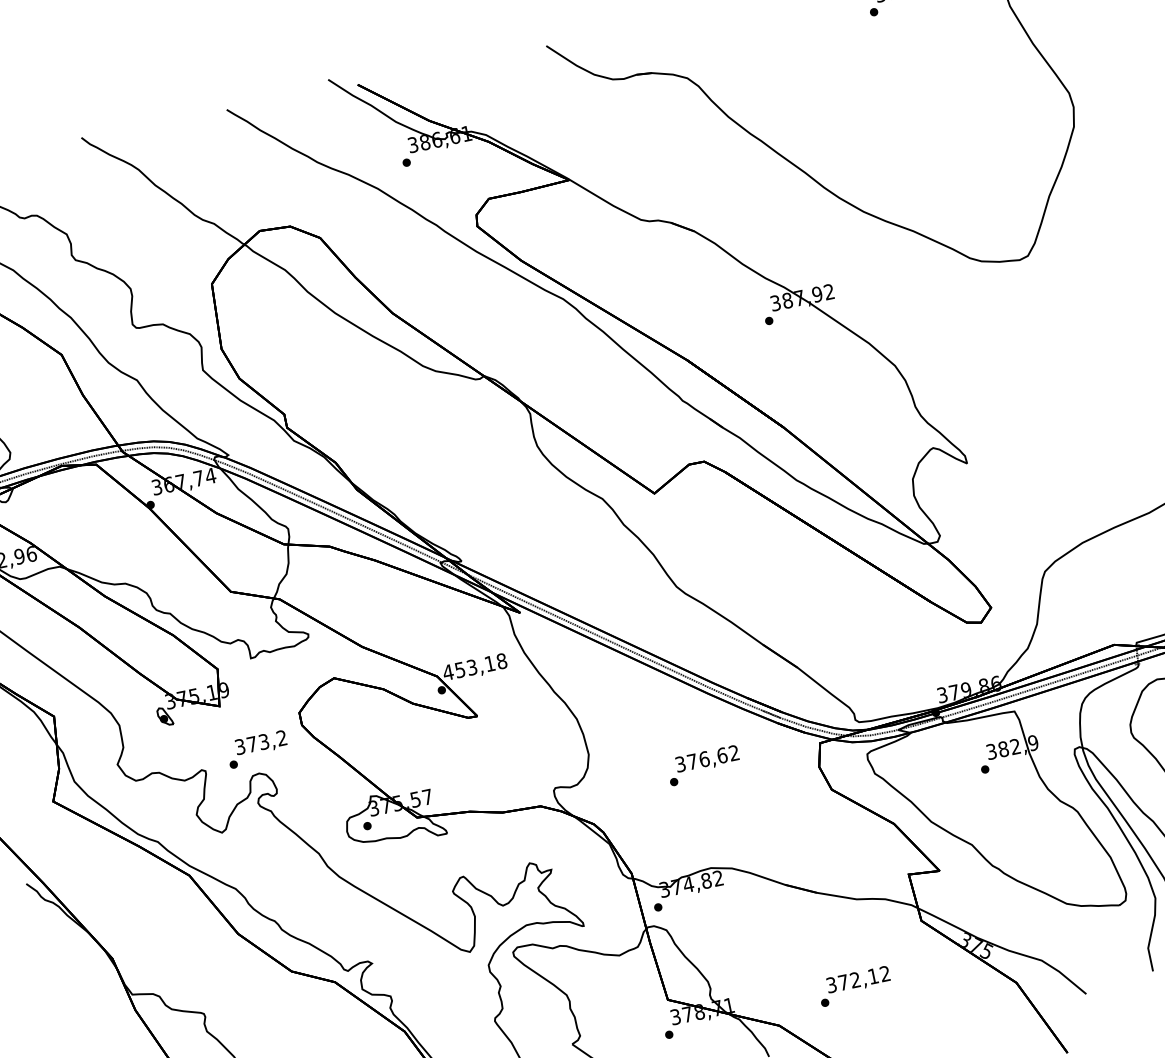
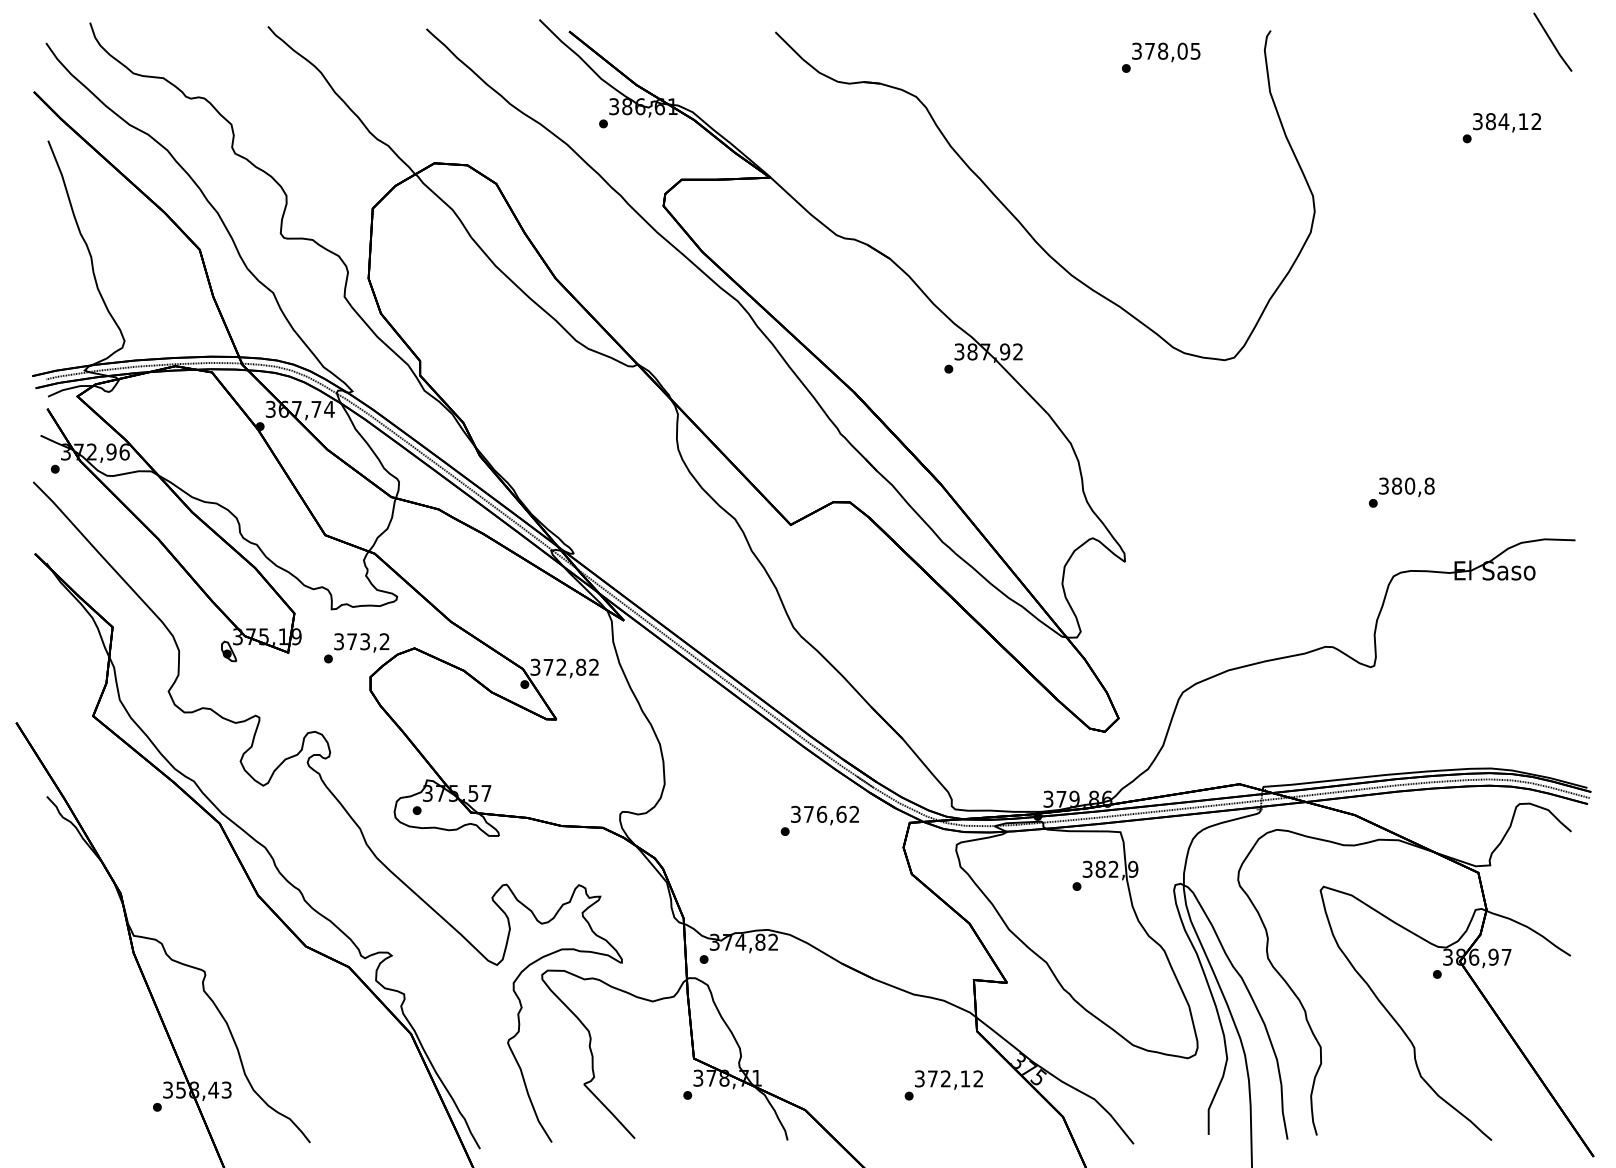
text: (474, 666) -> (564, 666), 453,18 -> 372,82
text: (257, 749) -> (356, 648), moved
text: (703, 765) -> (819, 820), moved
text: (854, 986) -> (943, 1085), moved

